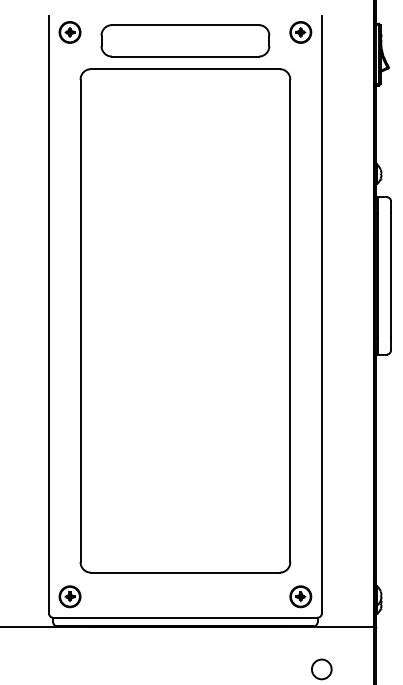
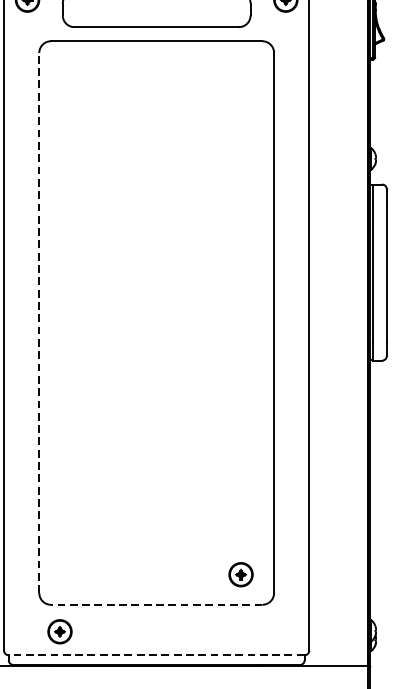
line: (80, 320) -> (39, 322), solid -> dashed
line: (184, 572) -> (155, 604), solid -> dashed
part: (69, 596) -> (59, 631), moved
part: (300, 596) -> (240, 574), moved
line: (184, 617) -> (155, 654), solid -> dashed

